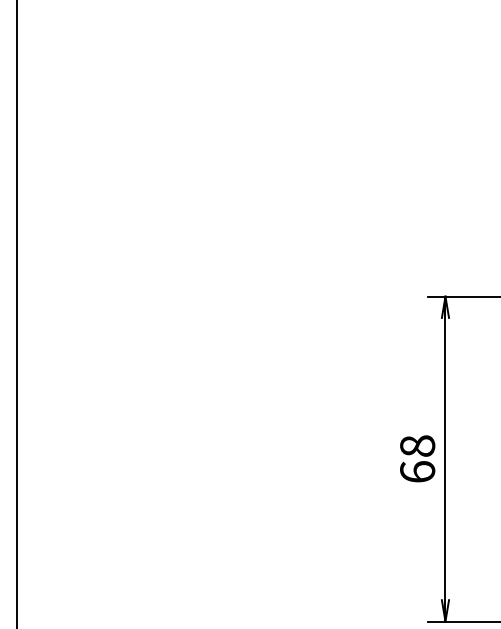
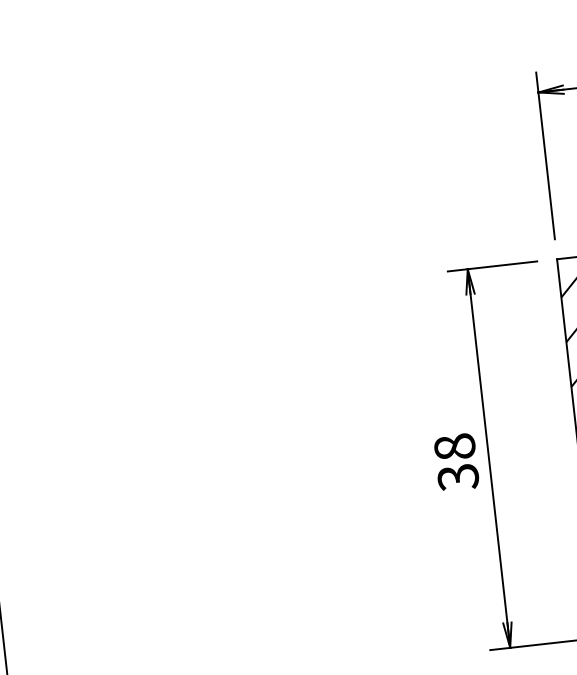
text: (417, 472) -> (458, 477), 68 -> 38

